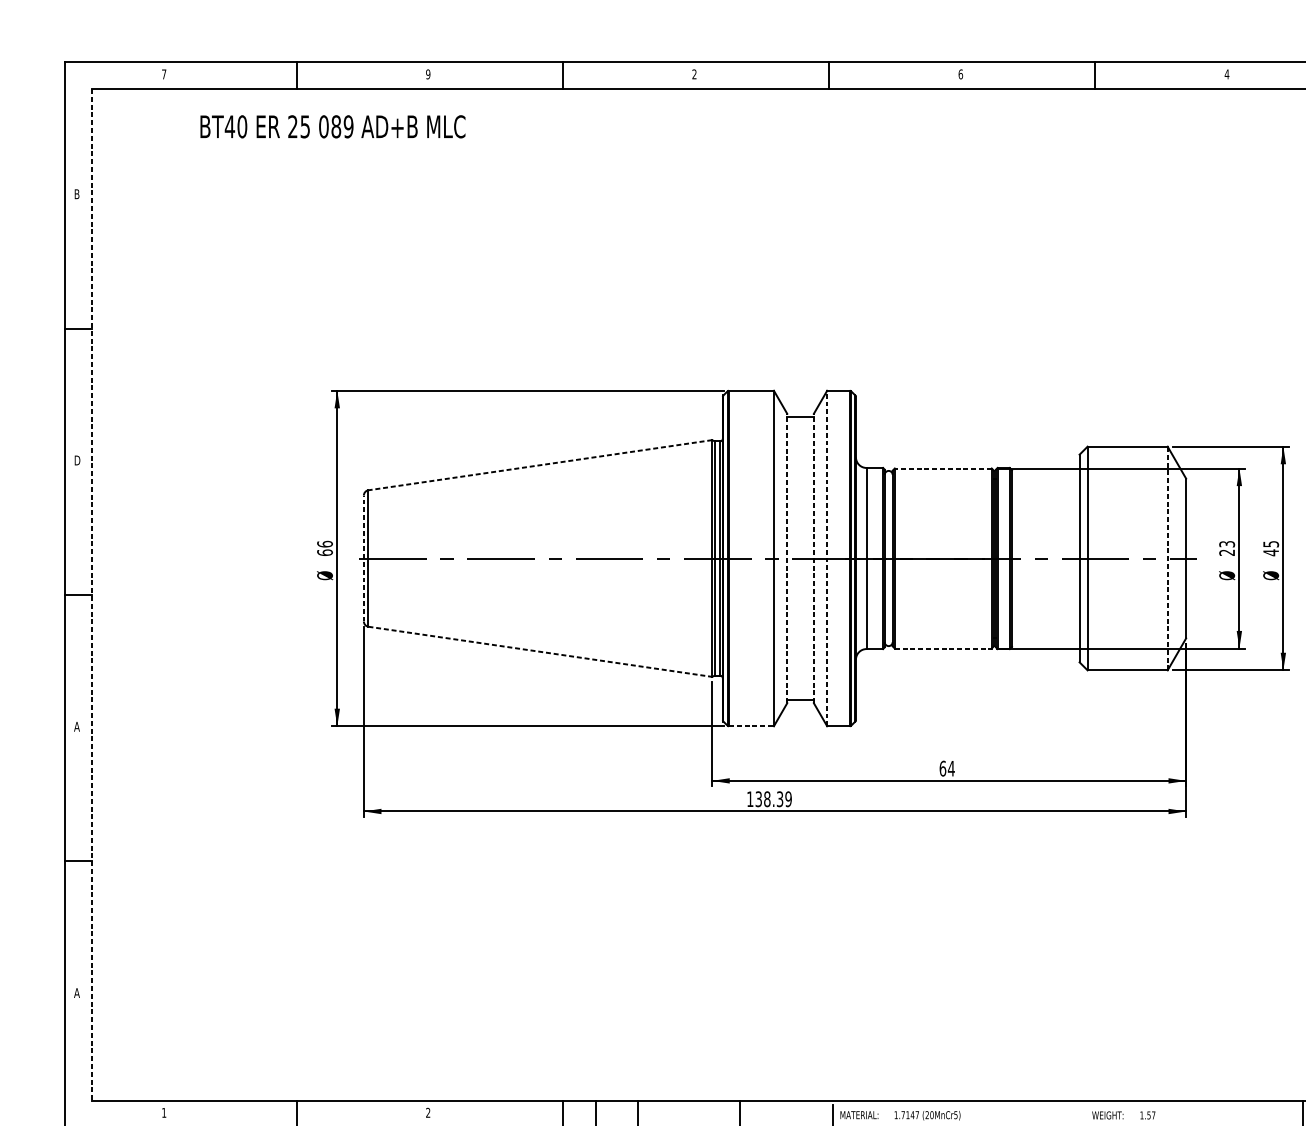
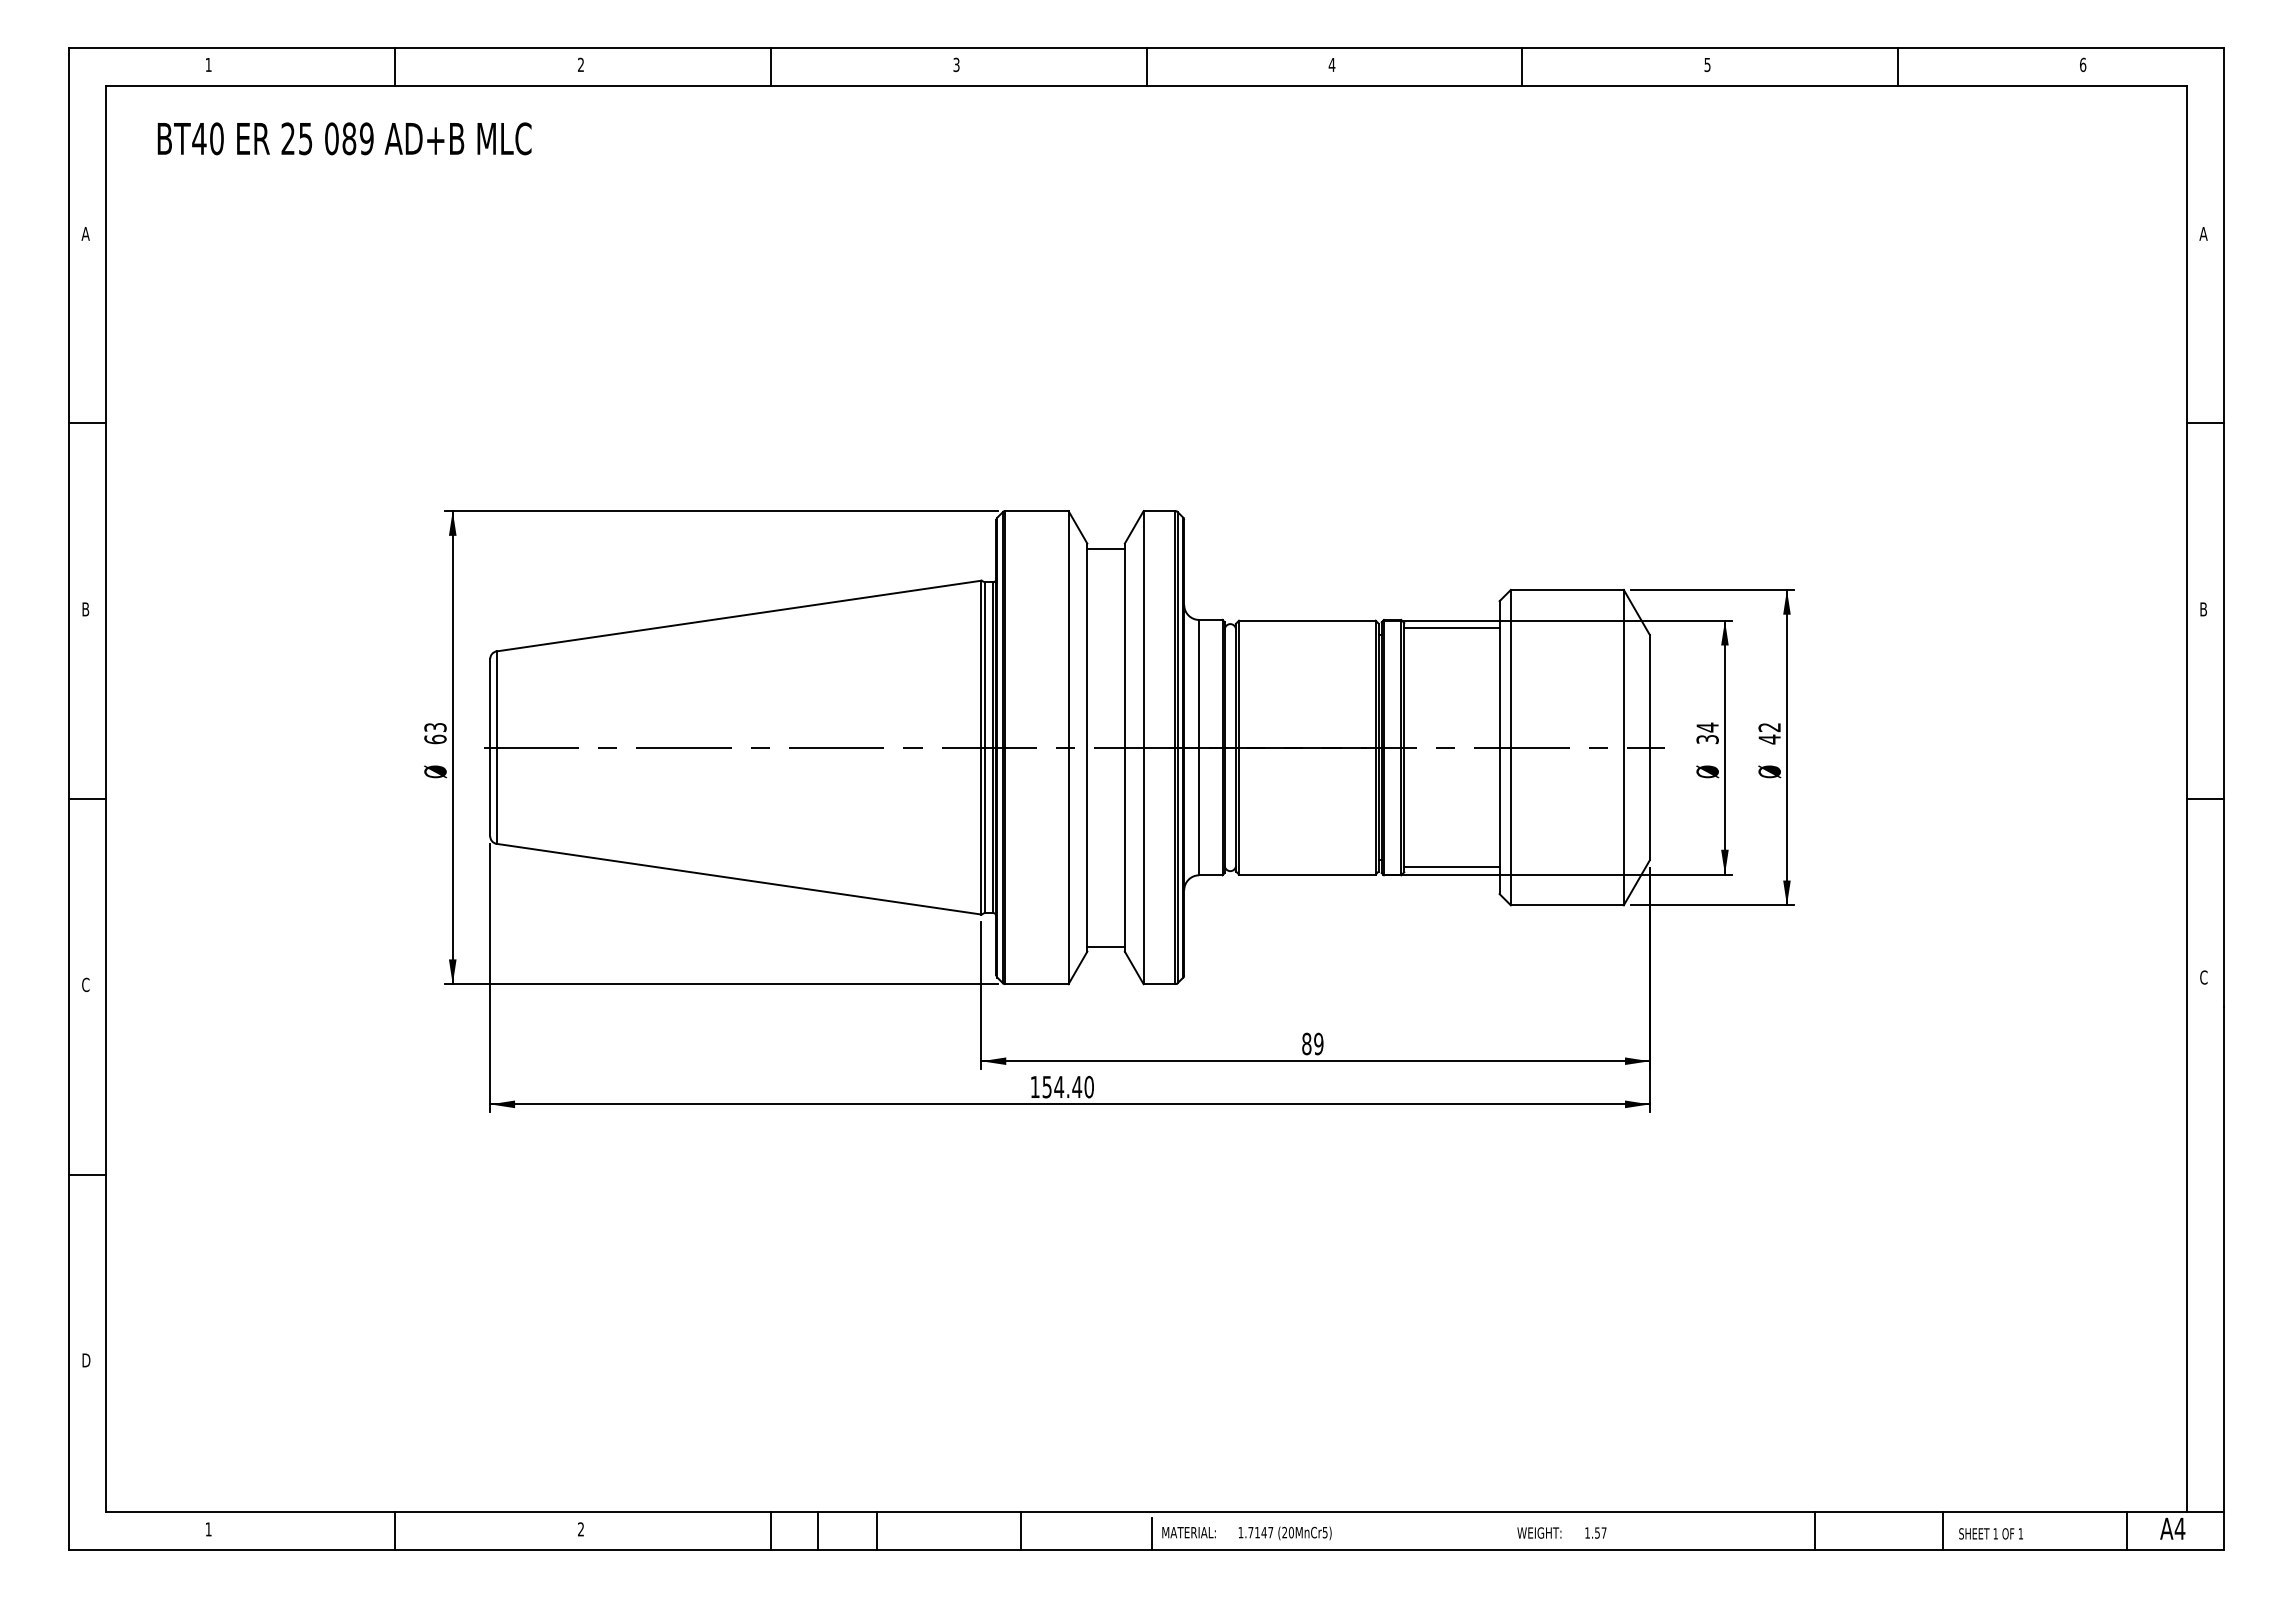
text: (164, 74) -> (208, 64), 7 -> 1
text: (427, 74) -> (580, 65), 9 -> 2
text: (694, 74) -> (956, 65), 2 -> 3
text: (960, 74) -> (1331, 64), 6 -> 4
text: (1227, 74) -> (1707, 65), 4 -> 5
text: (332, 126) -> (344, 138), moved
text: (76, 193) -> (85, 233), B -> A
text: (77, 460) -> (86, 609), D -> B
line: (540, 465) -> (739, 616), dashed -> solid
line: (942, 468) -> (1306, 620), dashed -> solid
line: (1045, 473) -> (1451, 627), added
text: (325, 544) -> (435, 727), 66 -> 63
text: (1270, 544) -> (1769, 727), 45 -> 42
text: (1227, 547) -> (1707, 732), 23 -> 34
line: (364, 558) -> (490, 747), dashed -> solid
line: (787, 558) -> (1087, 747), dashed -> solid
line: (813, 558) -> (1124, 747), dashed -> solid
line: (827, 558) -> (1143, 747), dashed -> solid
line: (1167, 558) -> (1623, 747), dashed -> solid
line: (91, 595) -> (106, 799), dashed -> solid
line: (1045, 643) -> (1451, 867), added
line: (943, 648) -> (1307, 874), dashed -> solid
line: (540, 652) -> (739, 879), dashed -> solid
text: (76, 726) -> (85, 984), A -> C
line: (751, 726) -> (1036, 984), dashed -> solid
text: (946, 768) -> (1312, 1043), 64 -> 89
text: (773, 798) -> (1068, 1086), 138.39 -> 154.40
text: (76, 993) -> (85, 1360), A -> D

